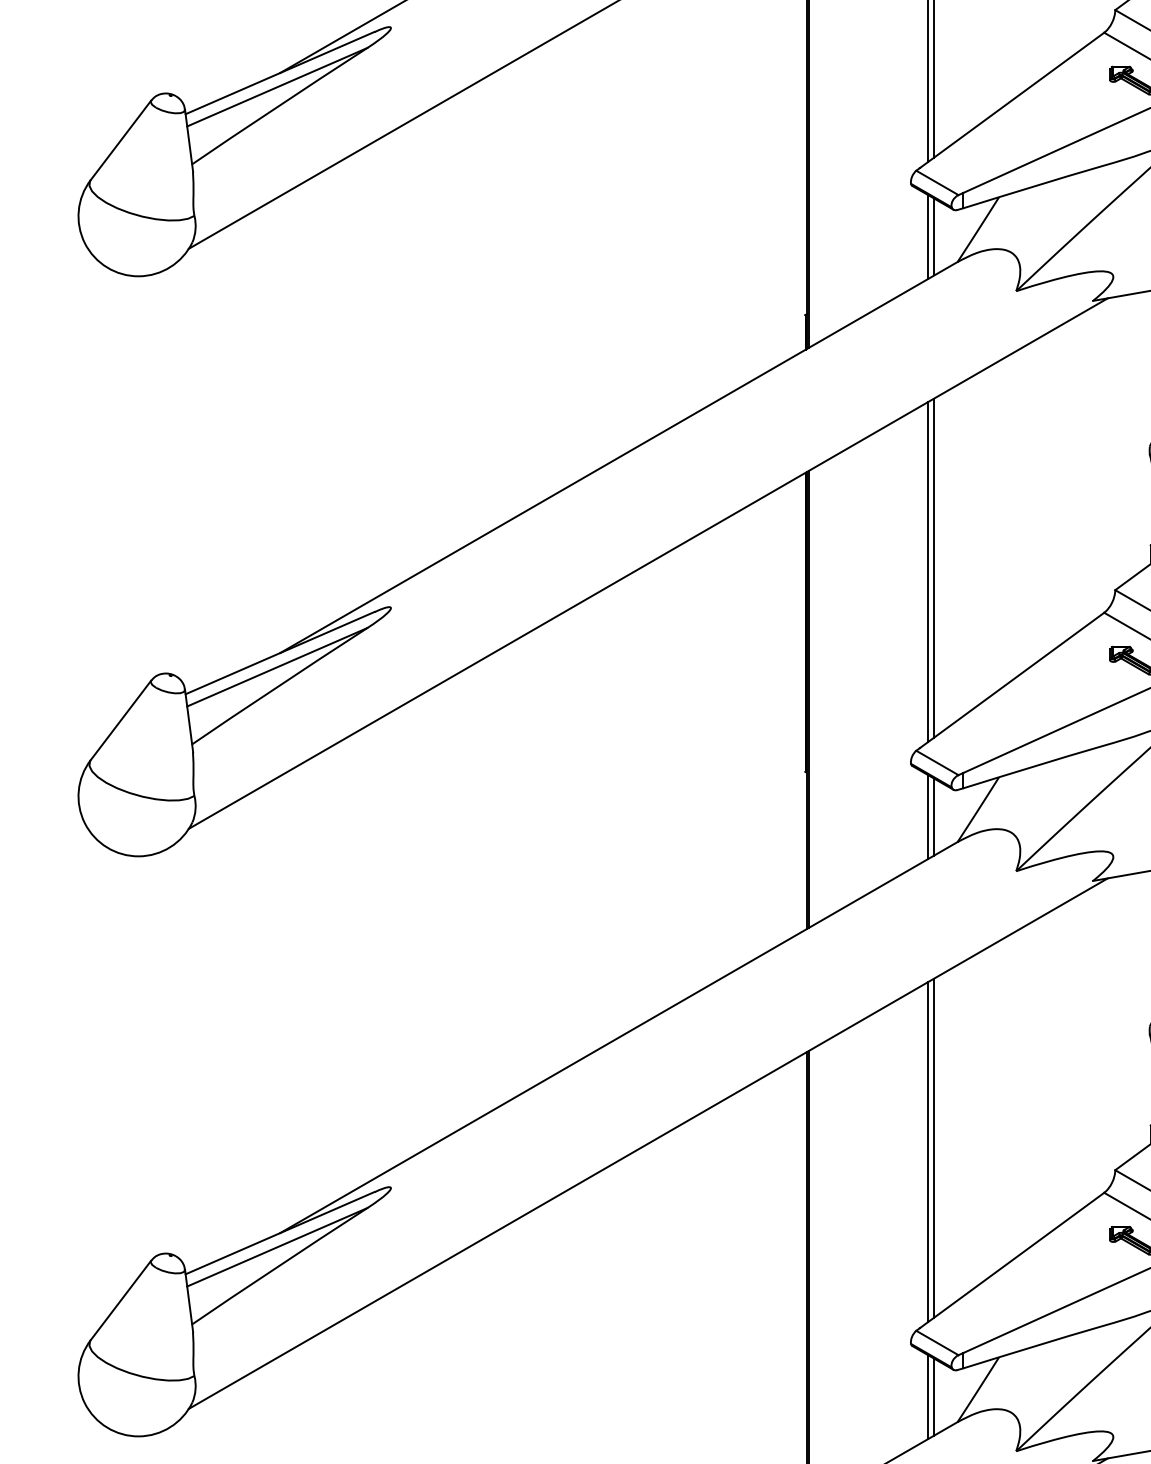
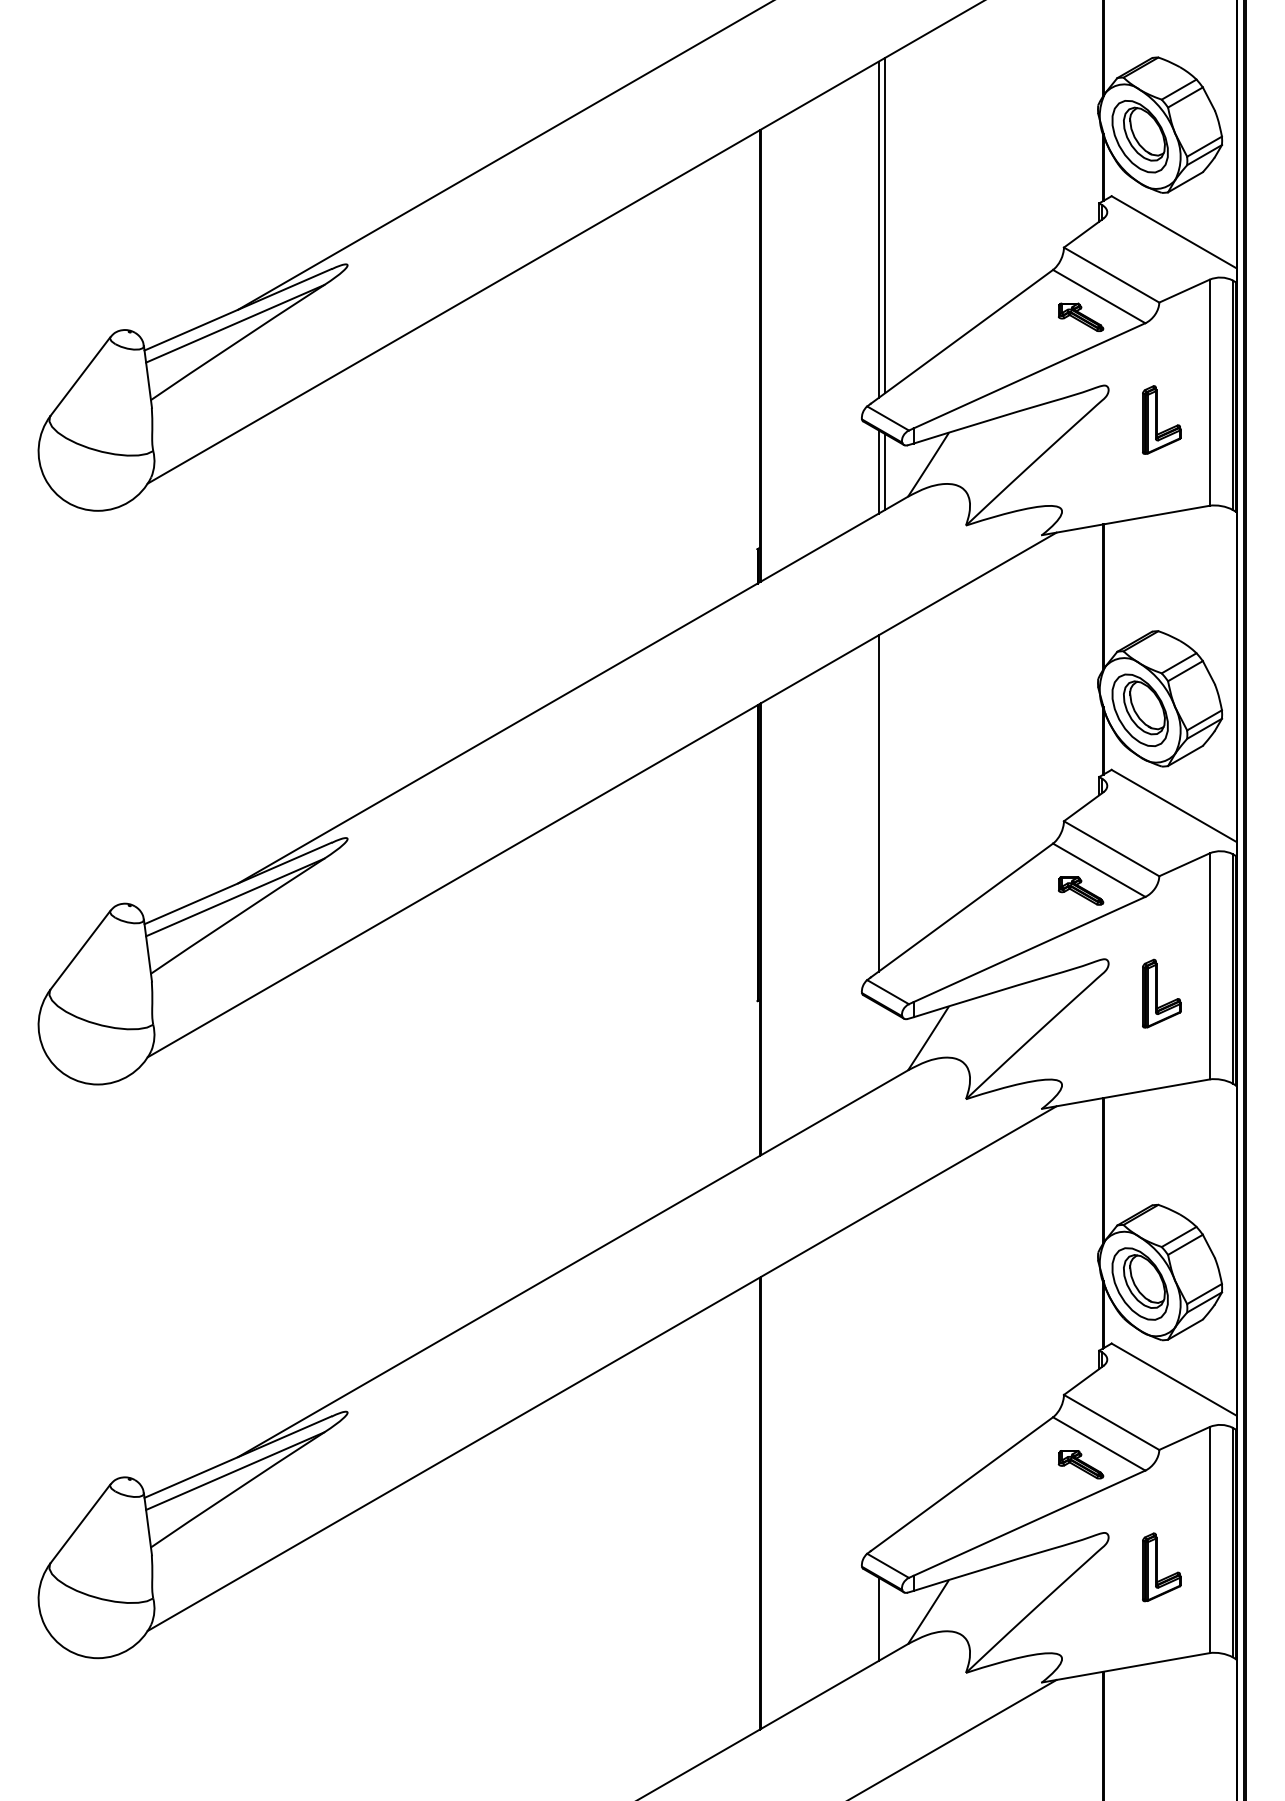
line: (933, 568) -> (884, 799), removed
line: (927, 816) -> (878, 1045), removed
line: (933, 816) -> (884, 1045), removed
line: (933, 1147) -> (884, 1372), removed
line: (927, 1151) -> (878, 1376), removed
line: (933, 1397) -> (884, 1619), removed

